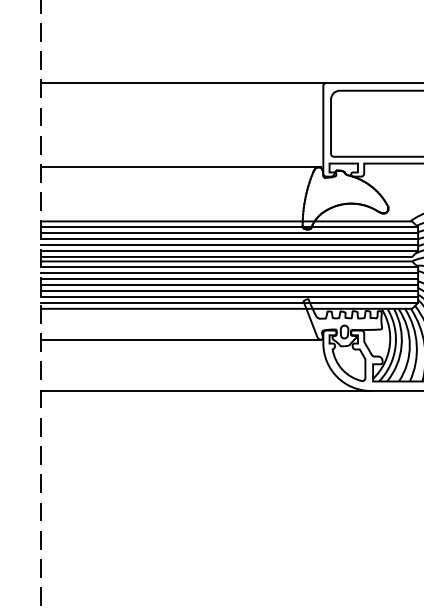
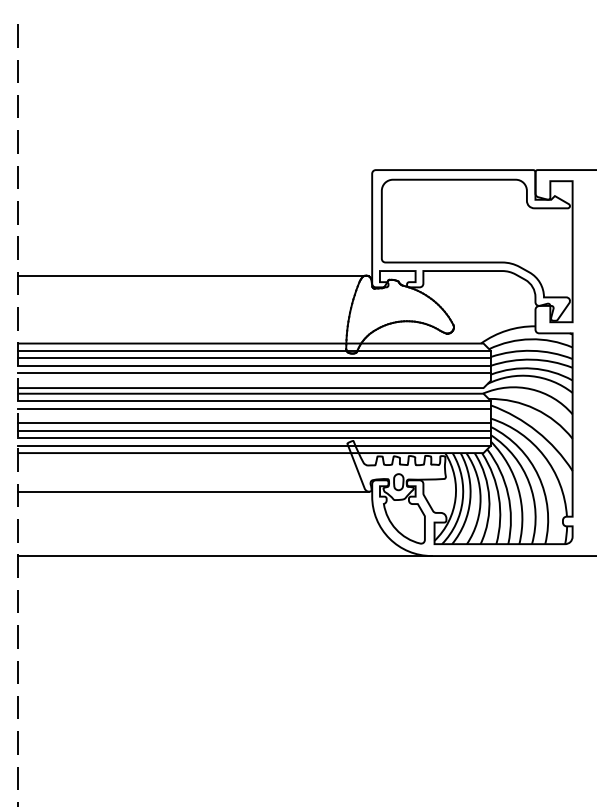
line: (183, 83) -> (196, 170), removed
line: (228, 250) -> (253, 380), removed
line: (228, 278) -> (253, 415), removed

